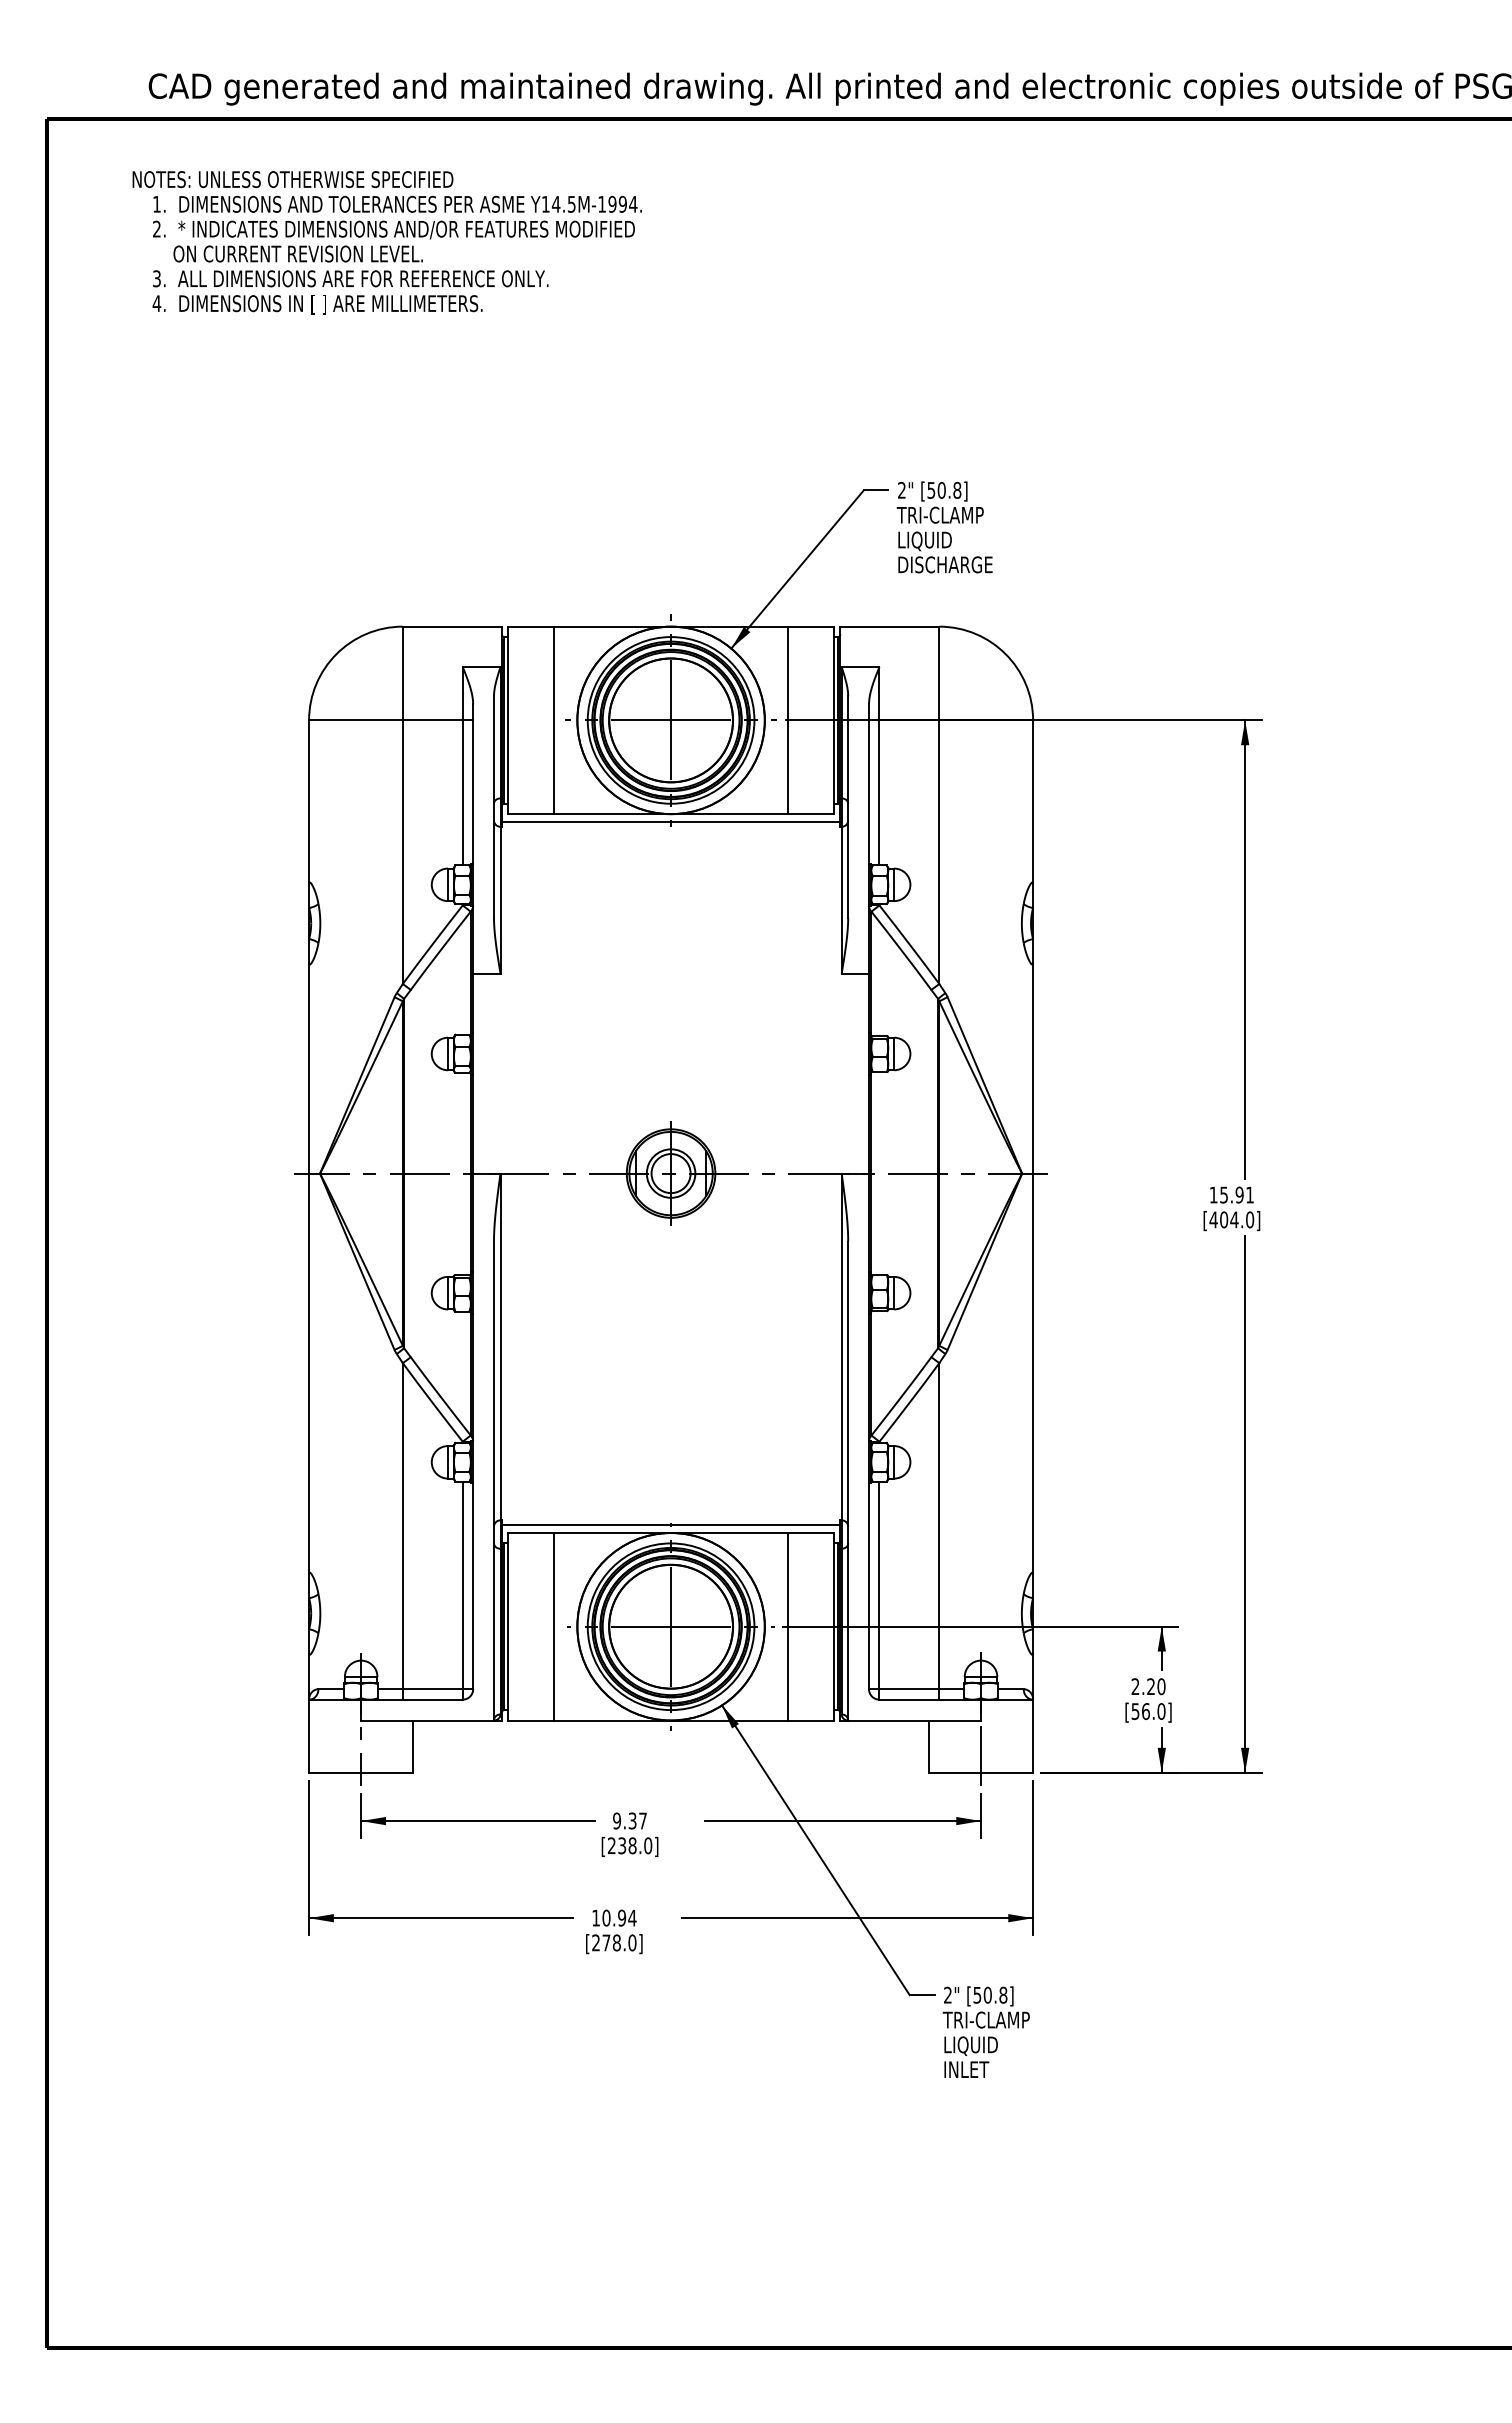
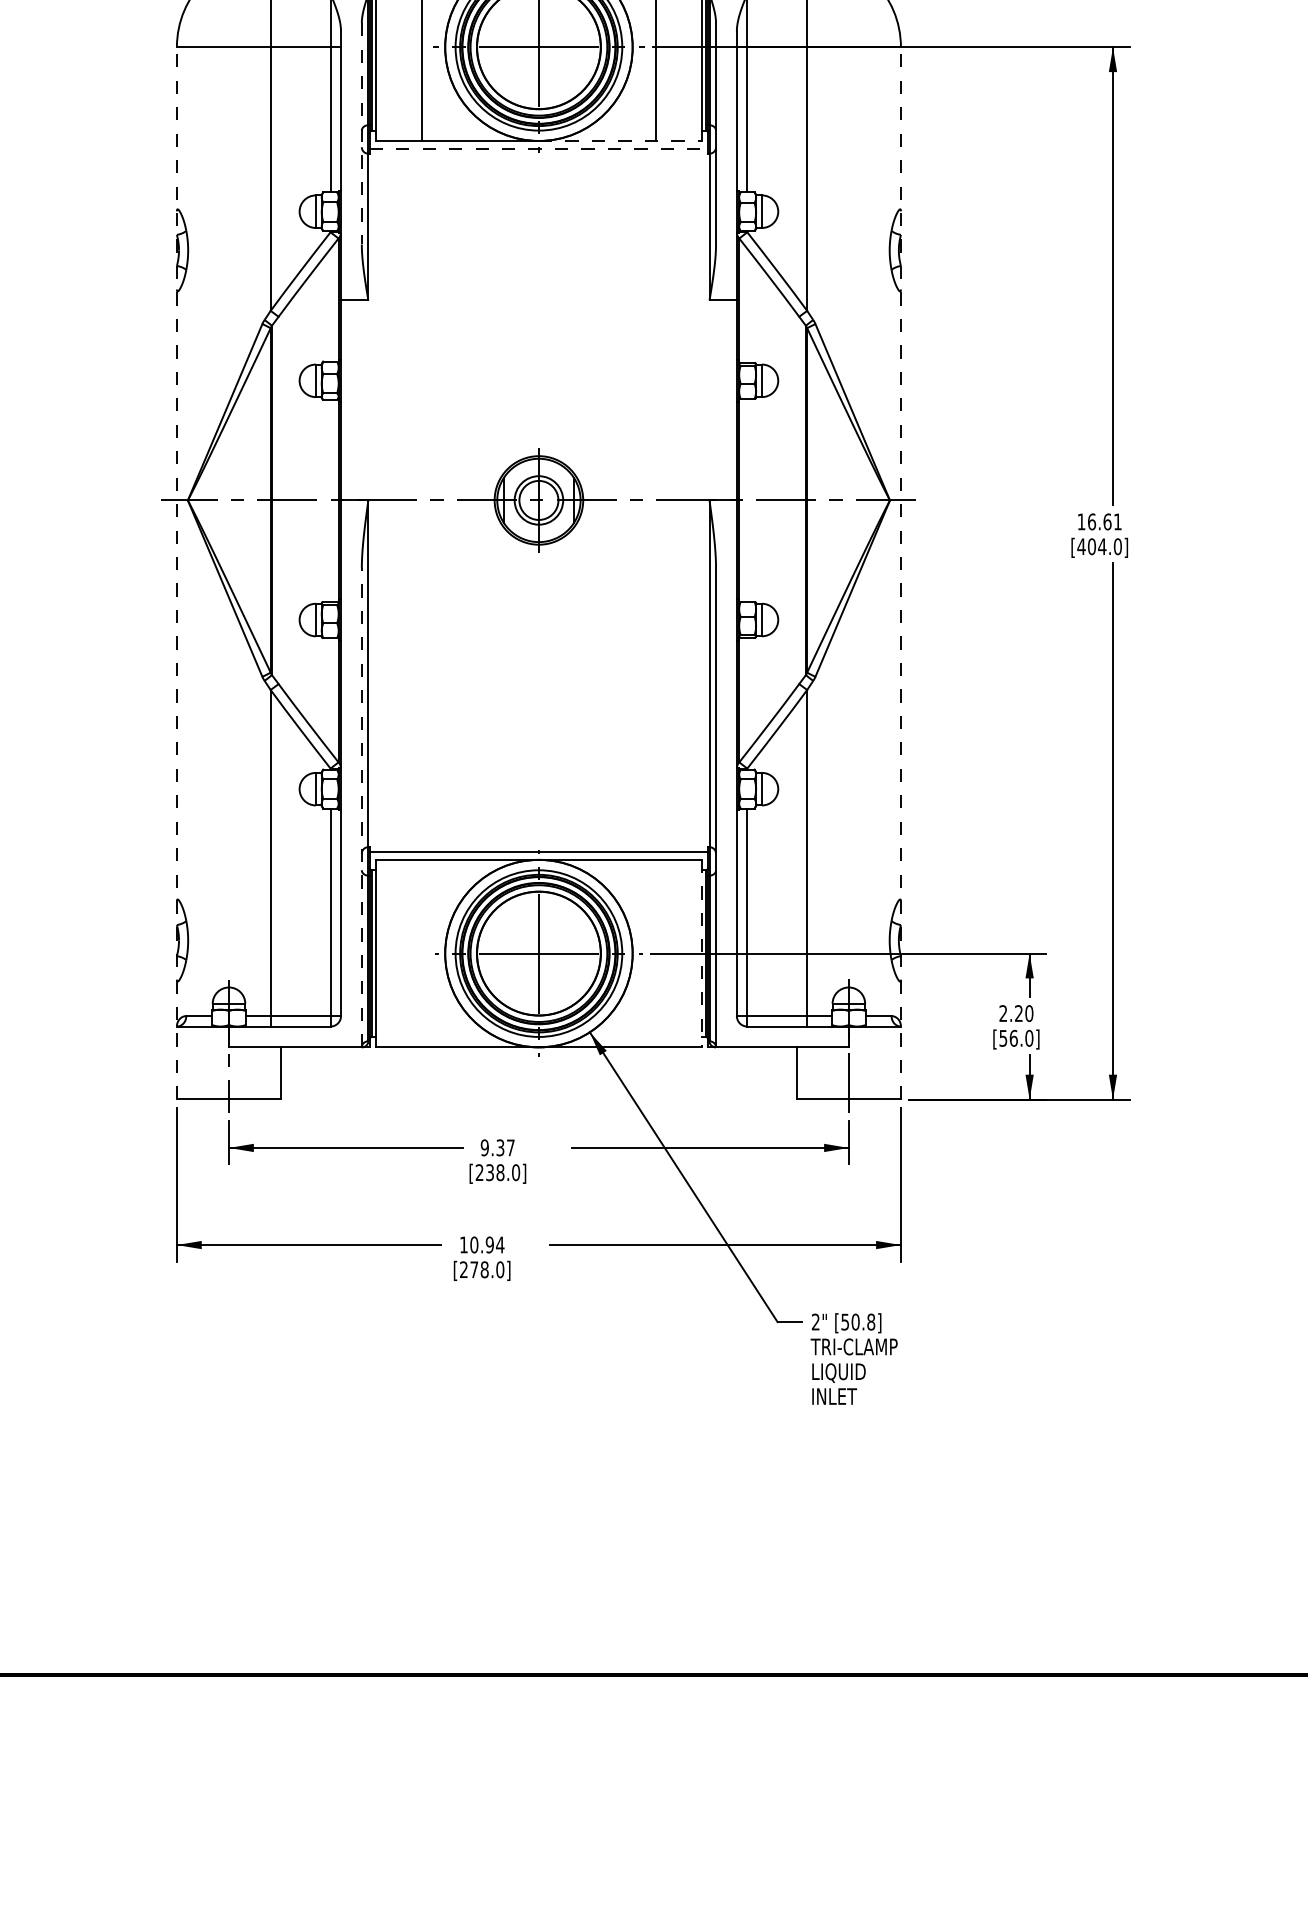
line: (494, 806) -> (362, 133), solid -> dashed
line: (753, 814) -> (621, 141), solid -> dashed
line: (671, 821) -> (539, 148), solid -> dashed
text: (1231, 1194) -> (1099, 521), 15.91 -> 16.61
line: (309, 1246) -> (177, 573), solid -> dashed
line: (1033, 1246) -> (901, 573), solid -> dashed
line: (494, 1480) -> (362, 807), solid -> dashed
line: (553, 1626) -> (421, 953), removed
line: (788, 1626) -> (656, 953), removed
line: (833, 1626) -> (701, 953), solid -> dashed

